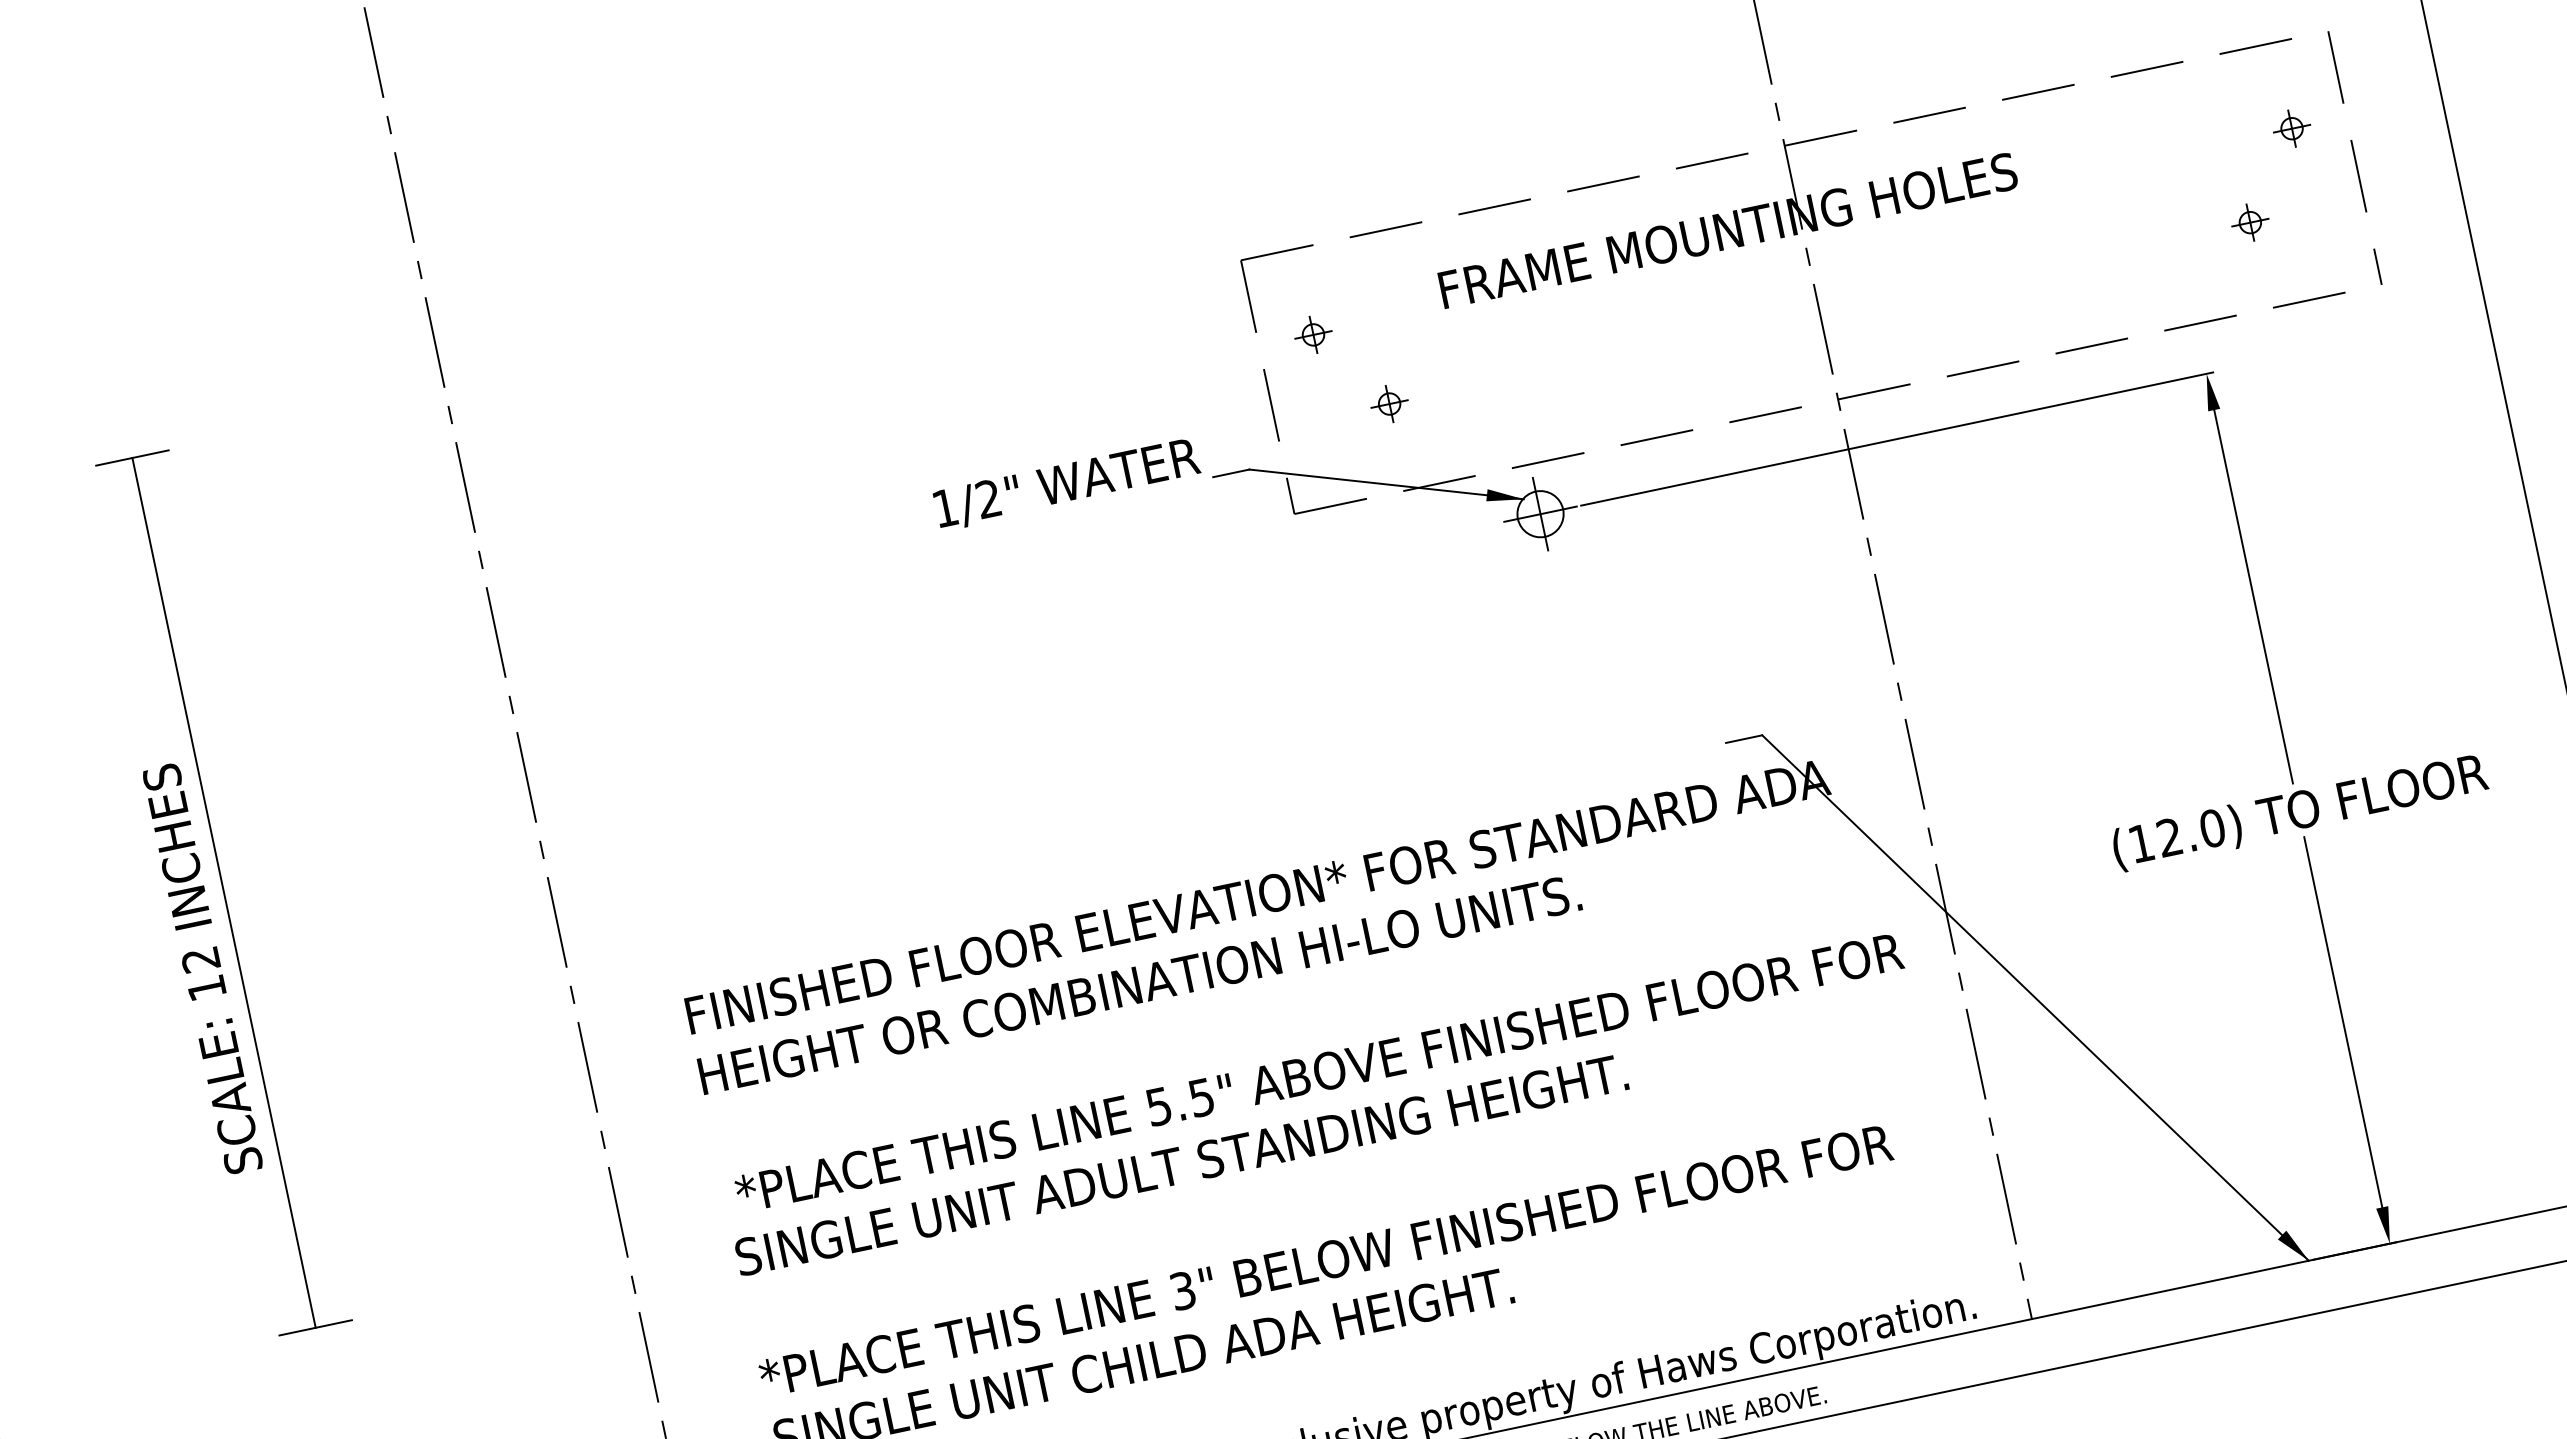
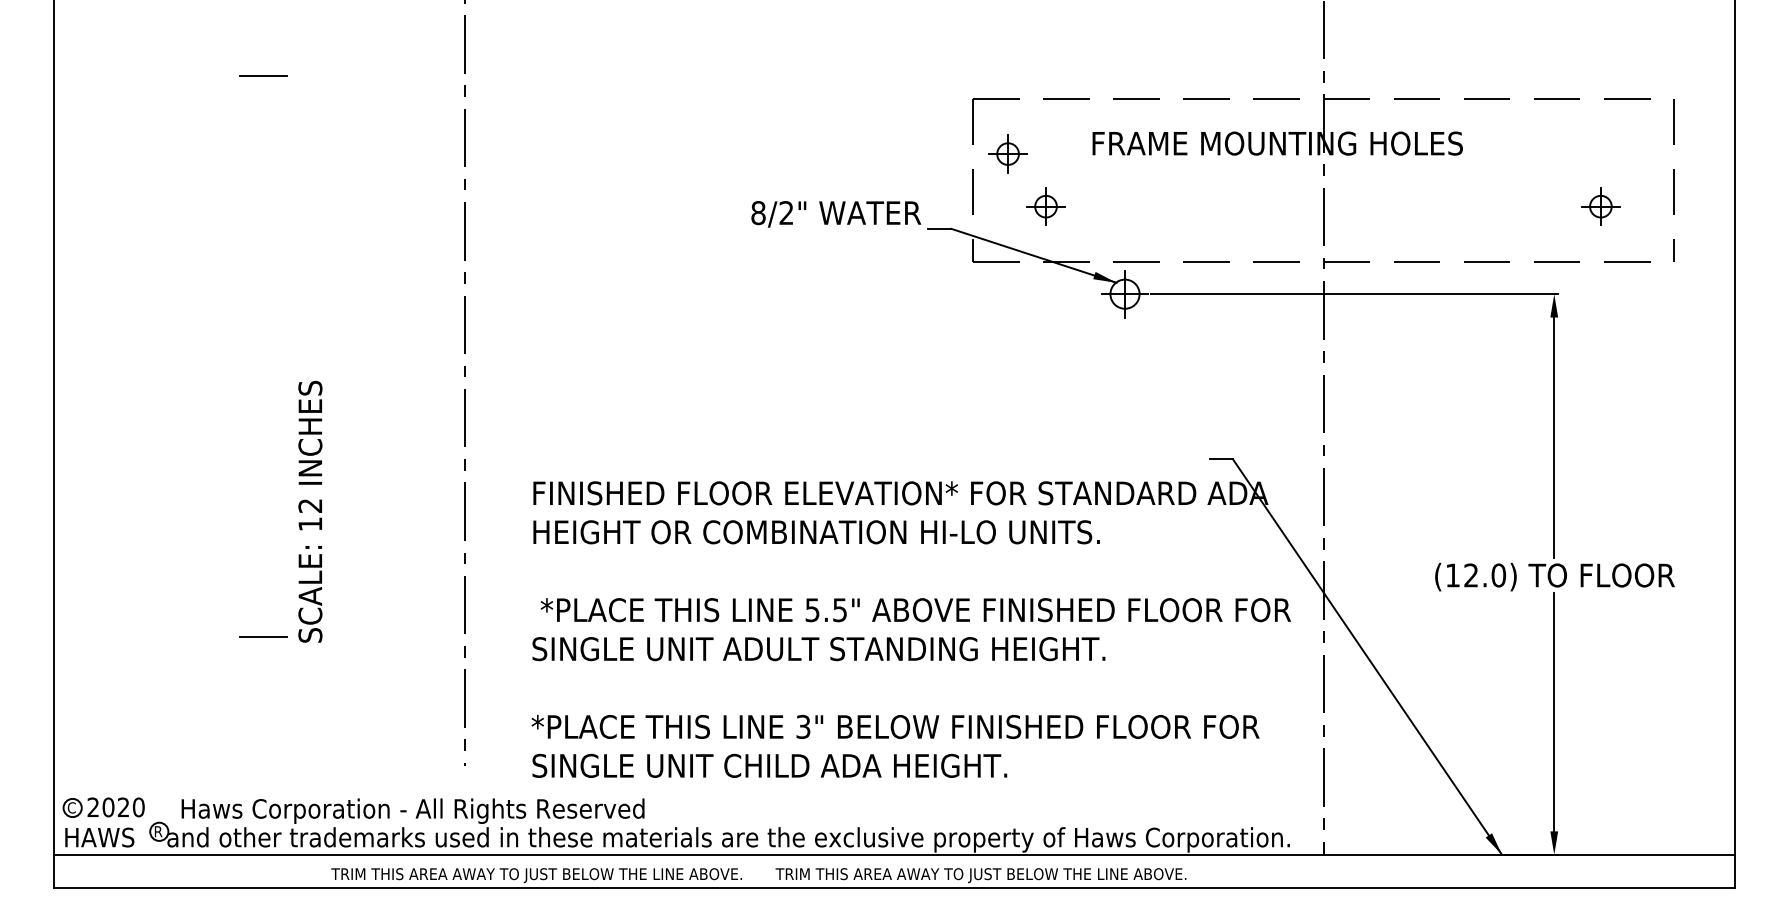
part: (2291, 127) -> (1638, 153), removed
part: (2249, 222) -> (1600, 206), size x1.6
part: (1313, 333) -> (1008, 153), size x1.6
part: (1390, 403) -> (1046, 206), size x1.6
text: (945, 508) -> (758, 213), 1/2" -> 8/2"
line: (224, 892) -> (263, 356), removed
text: (202, 968) -> (310, 511), moved

